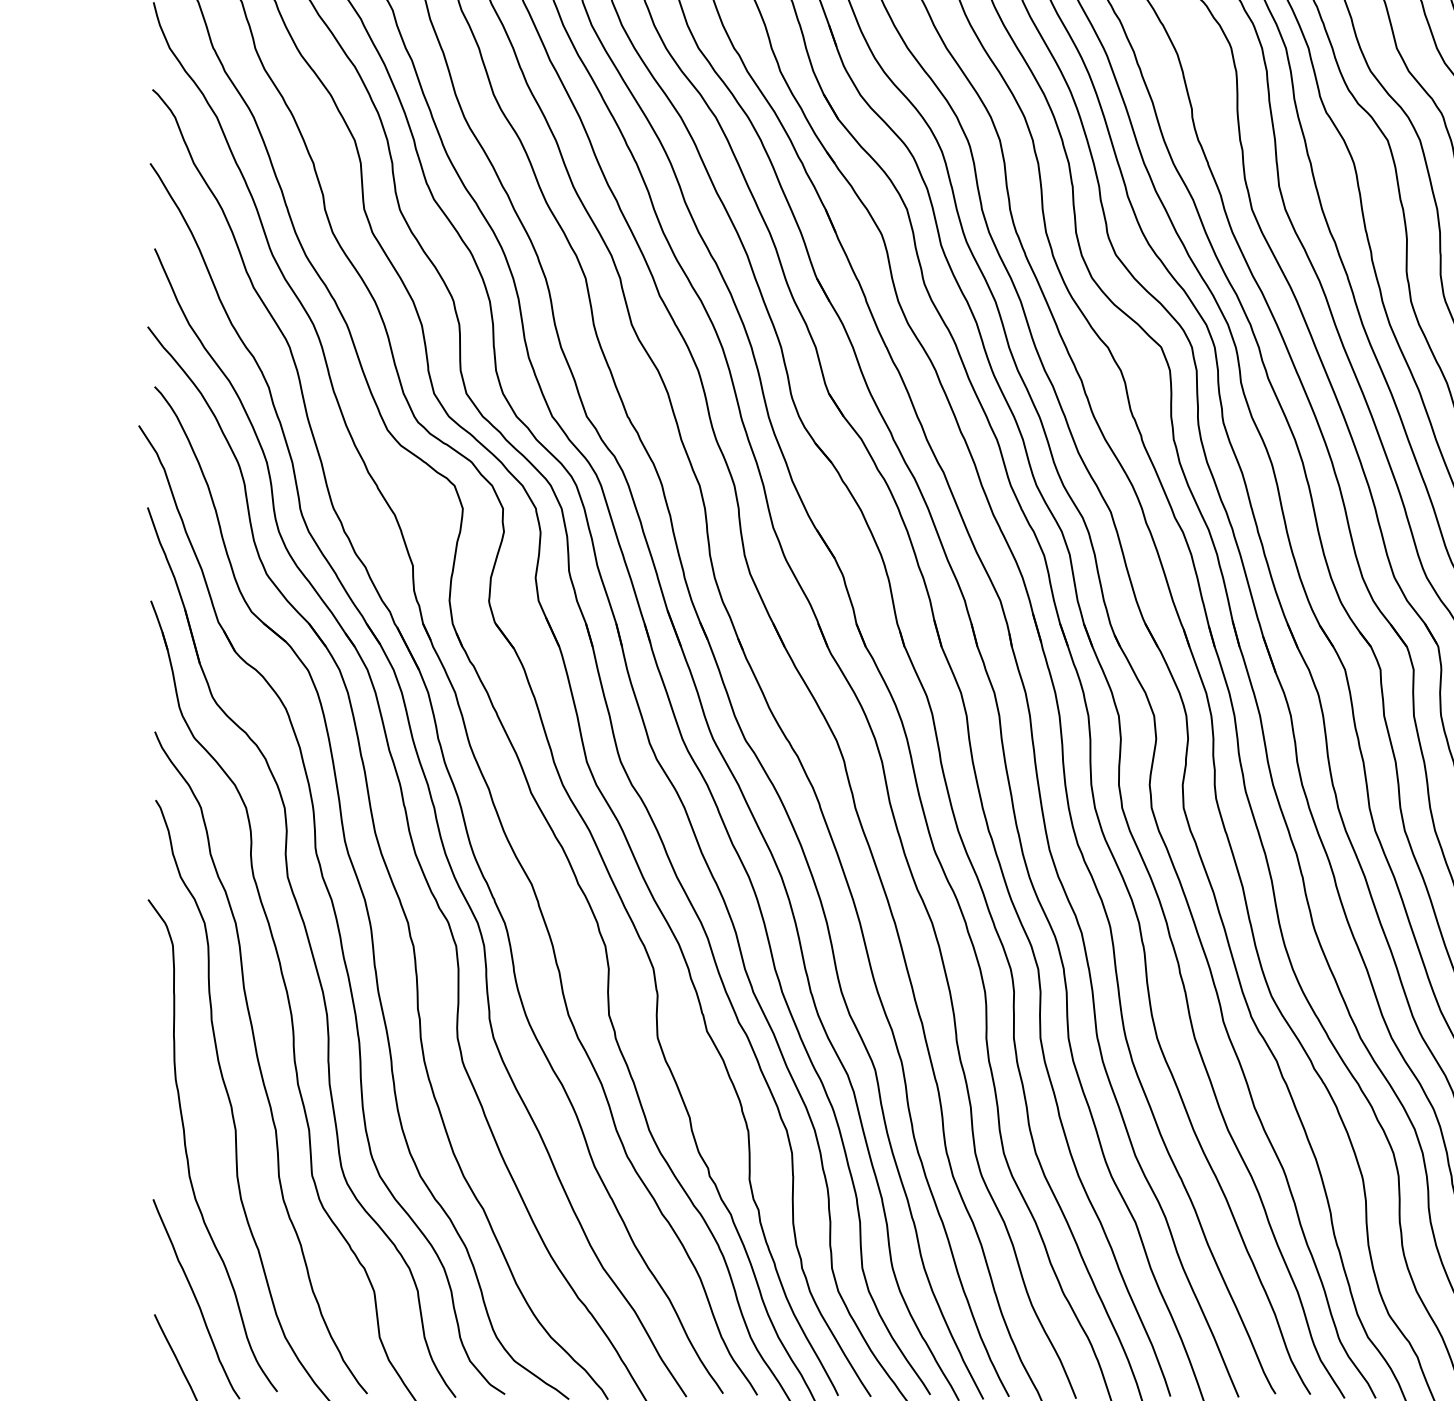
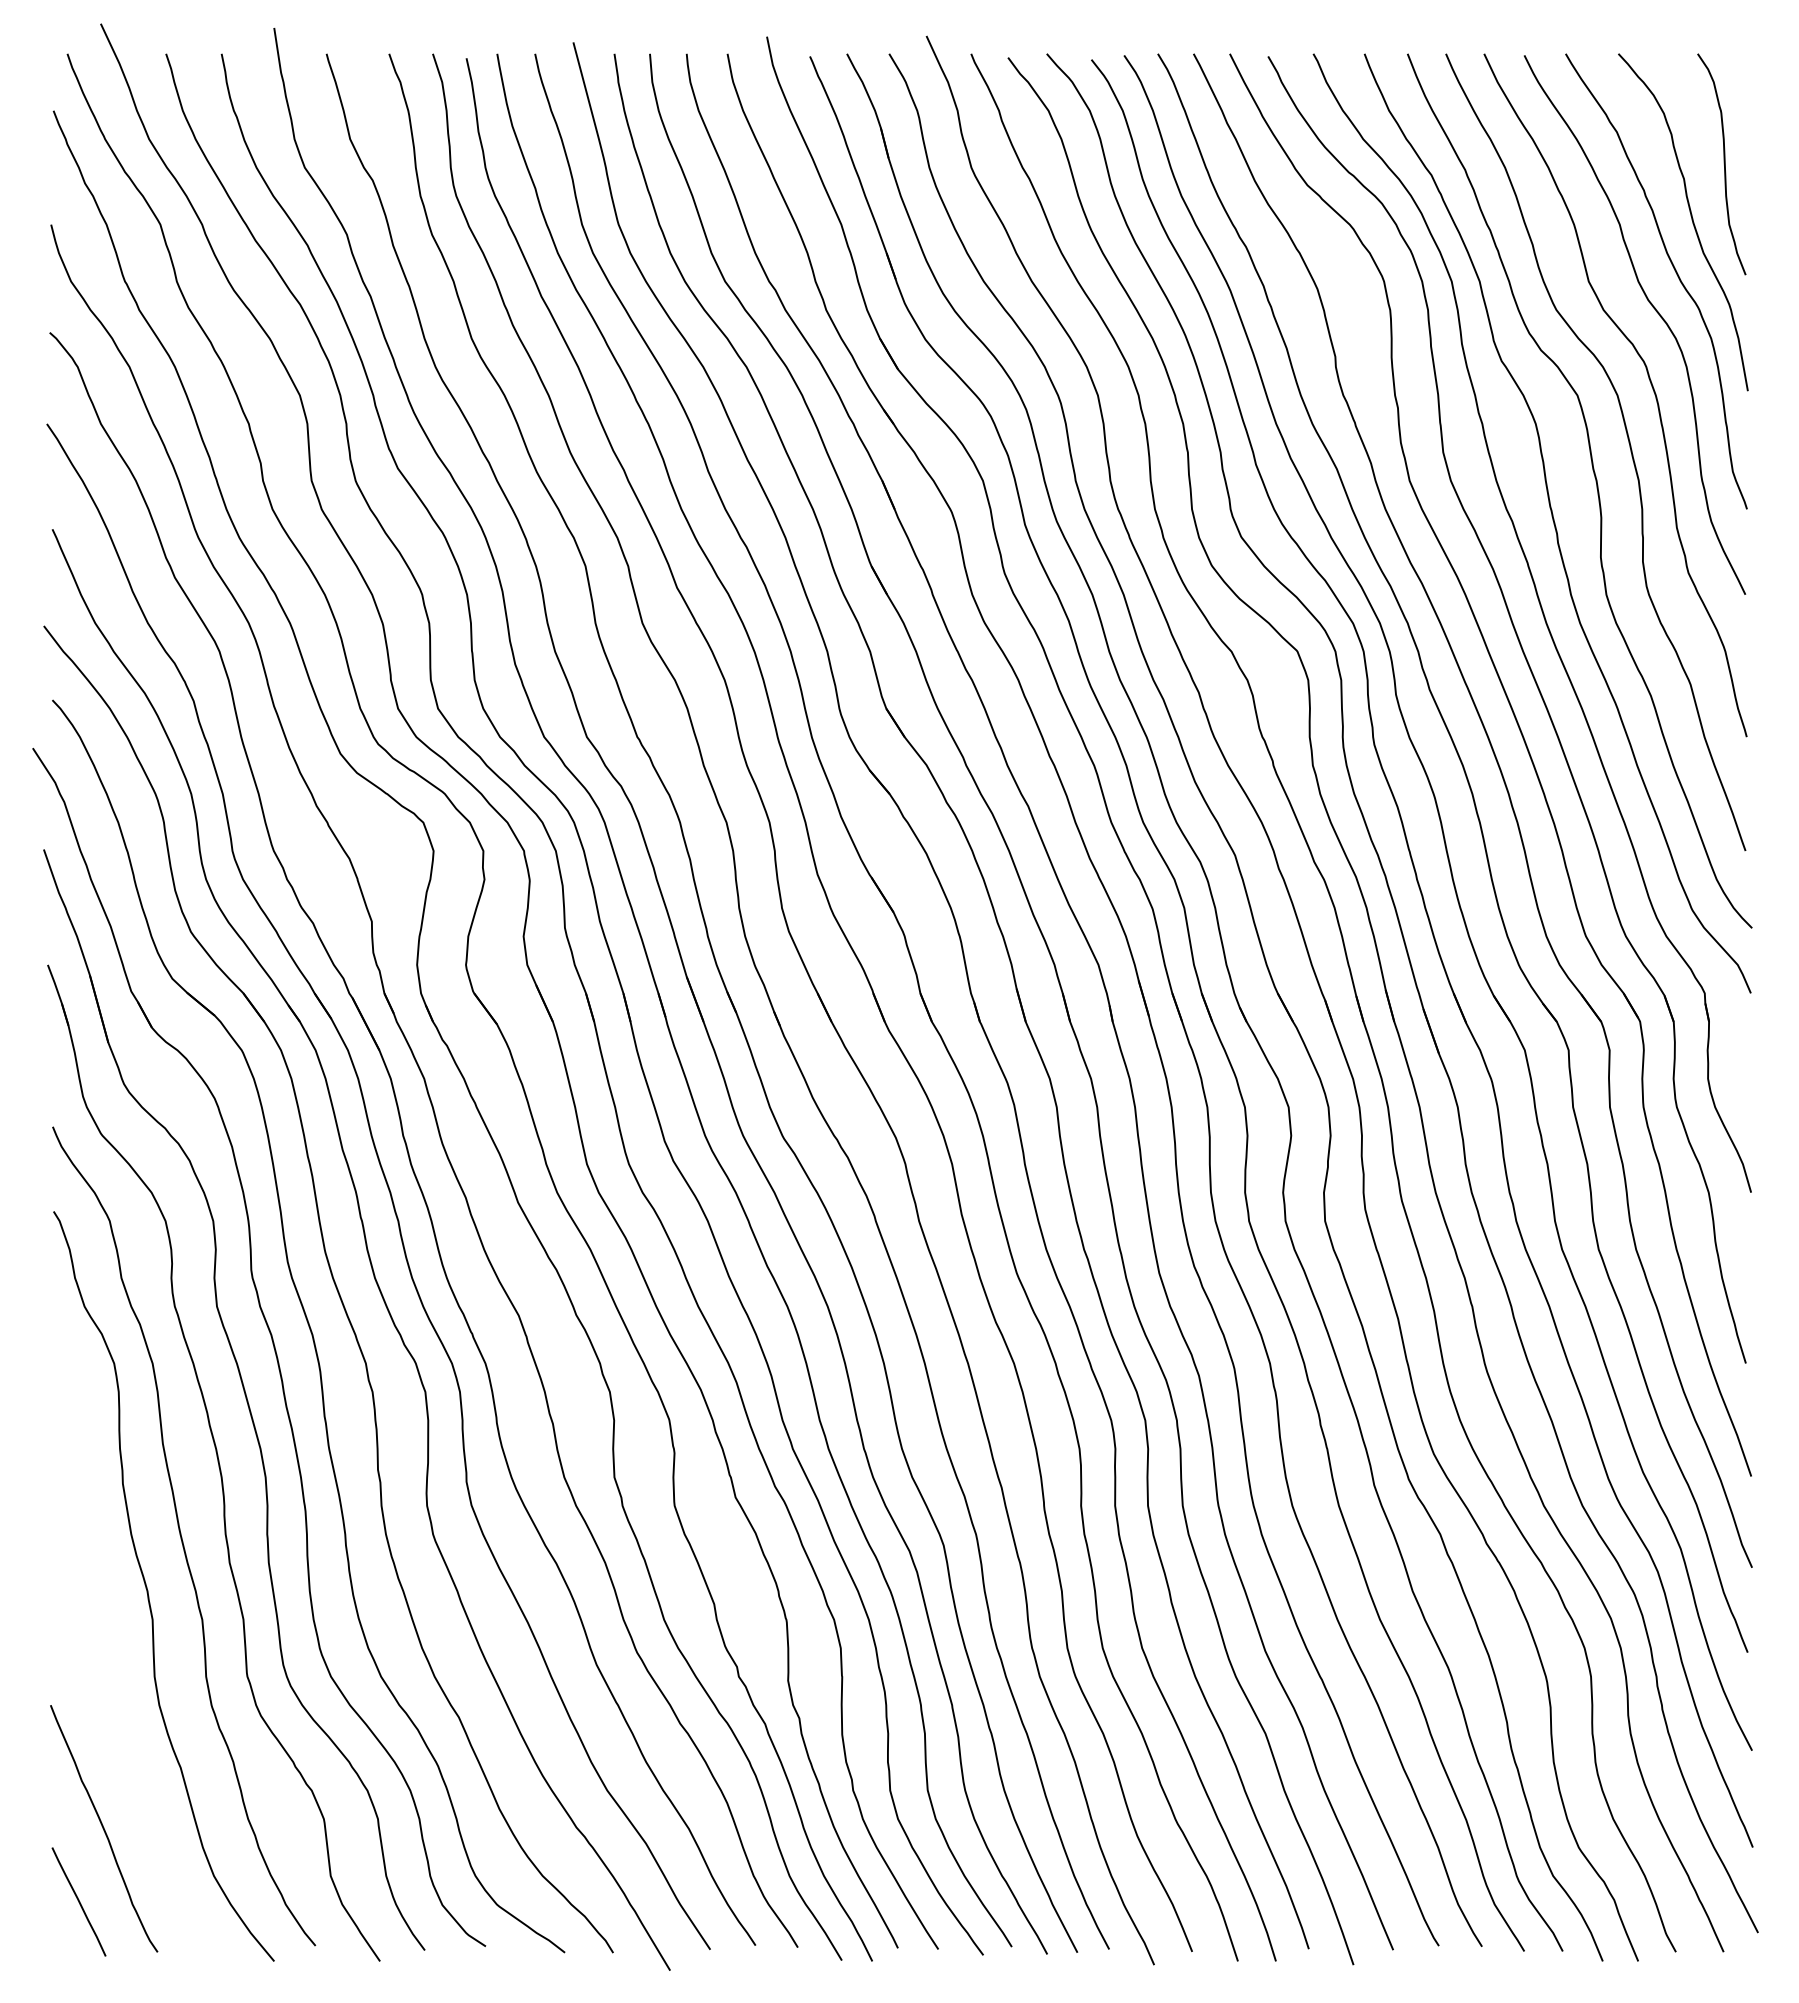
curve: (187, 1151) -> (92, 1645), removed

